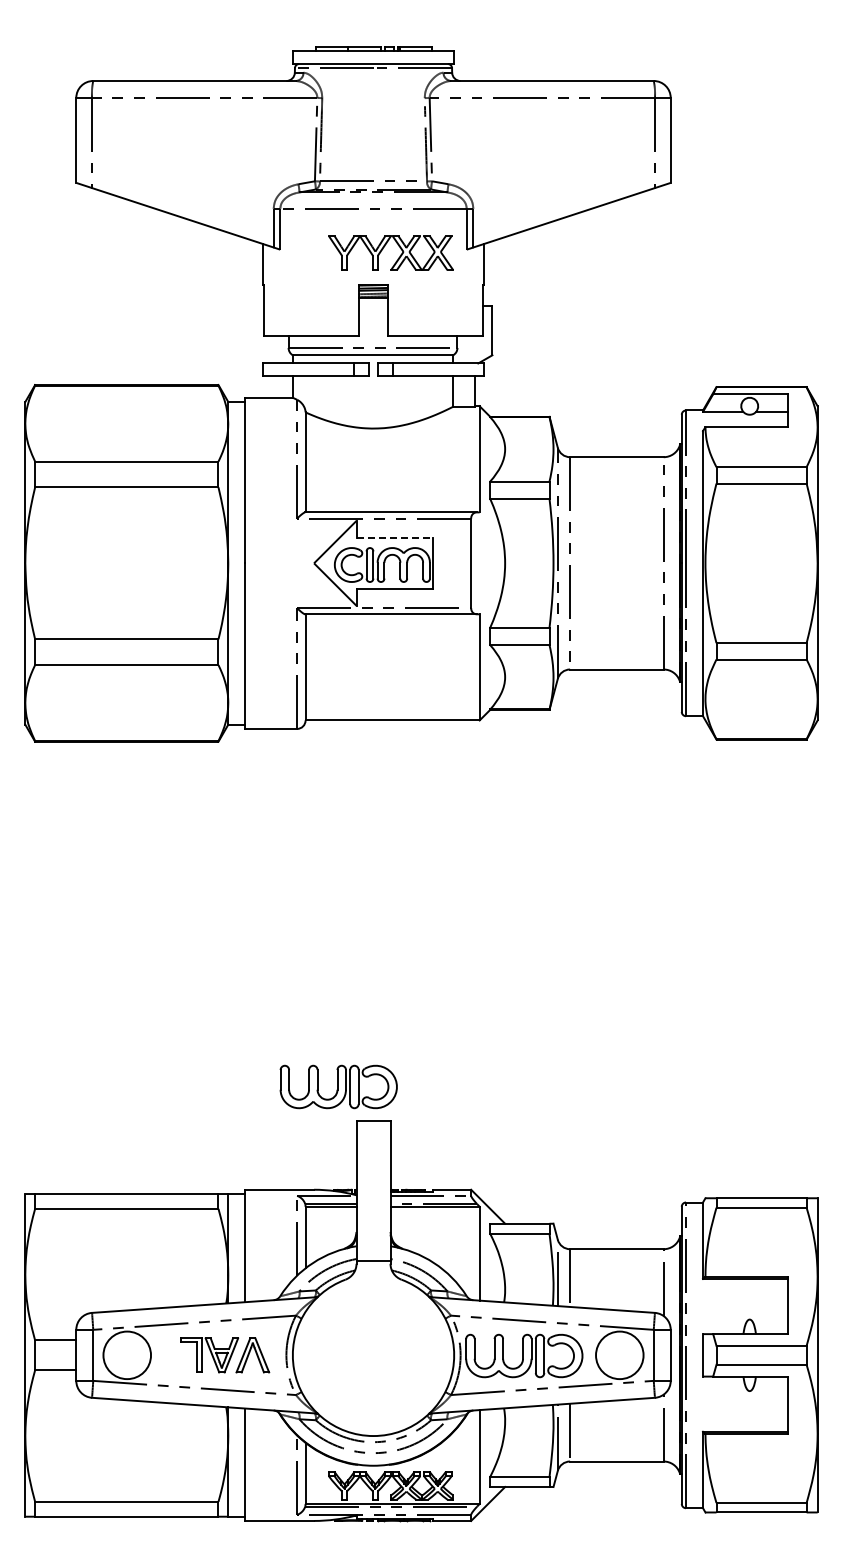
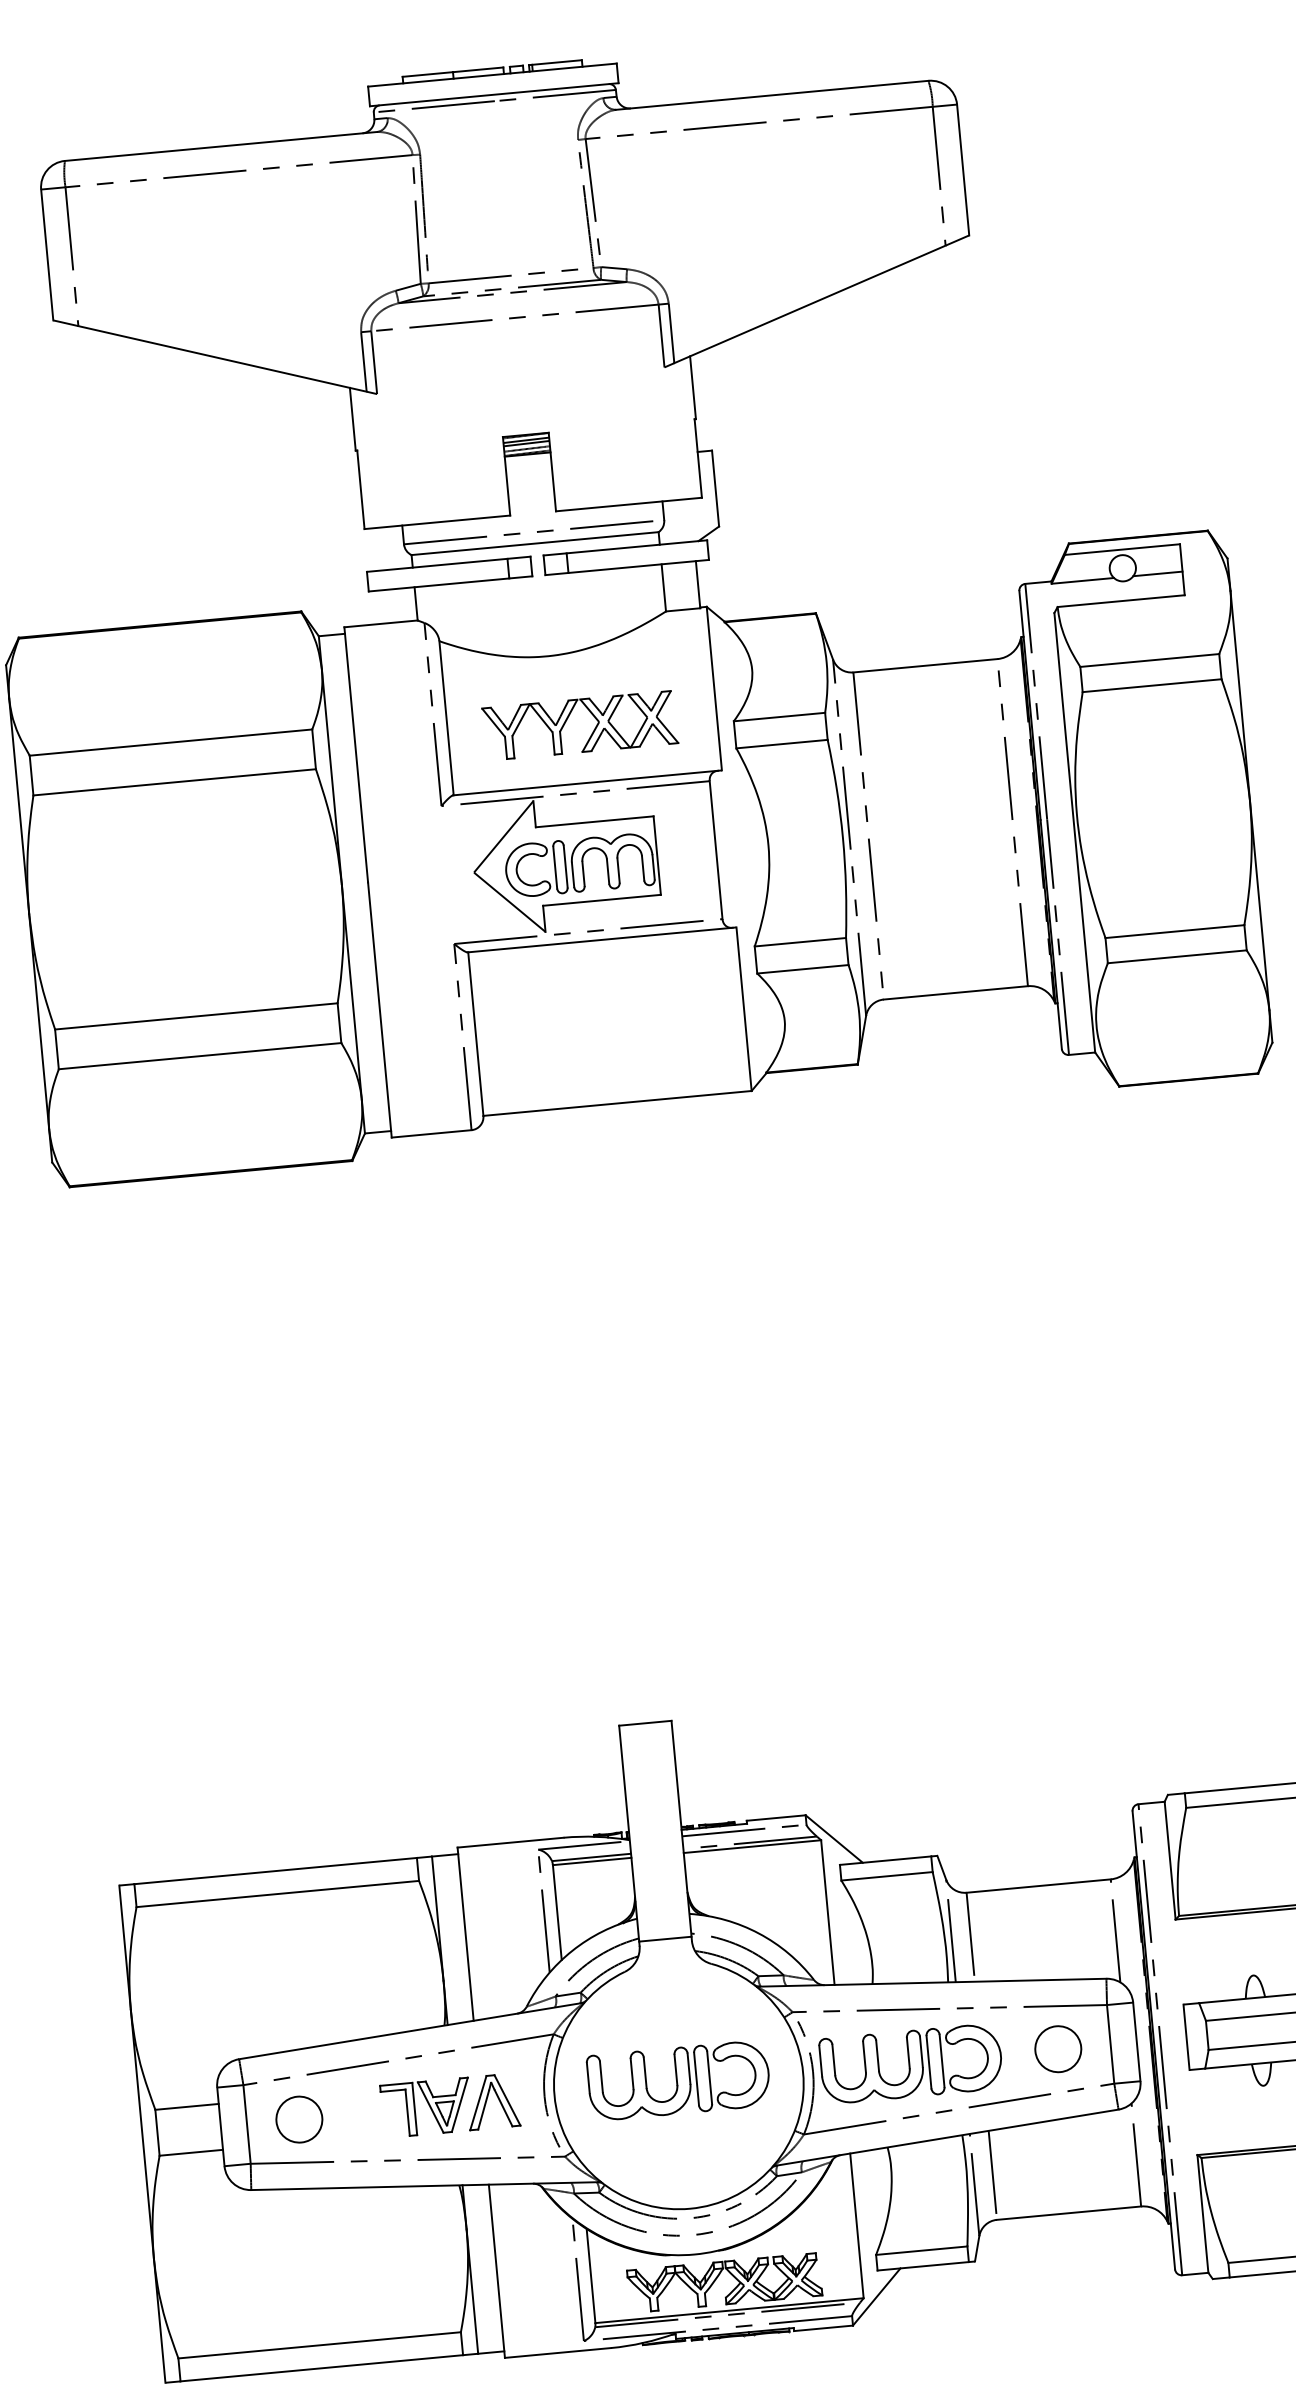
part: (383, 249) -> (567, 721), moved
line: (395, 537) -> (595, 821), dashed -> solid
part: (338, 1086) -> (678, 2080), moved
circle: (127, 1355) -> (299, 2119), size x0.62
circle: (619, 1355) -> (1057, 2049), size x0.62

